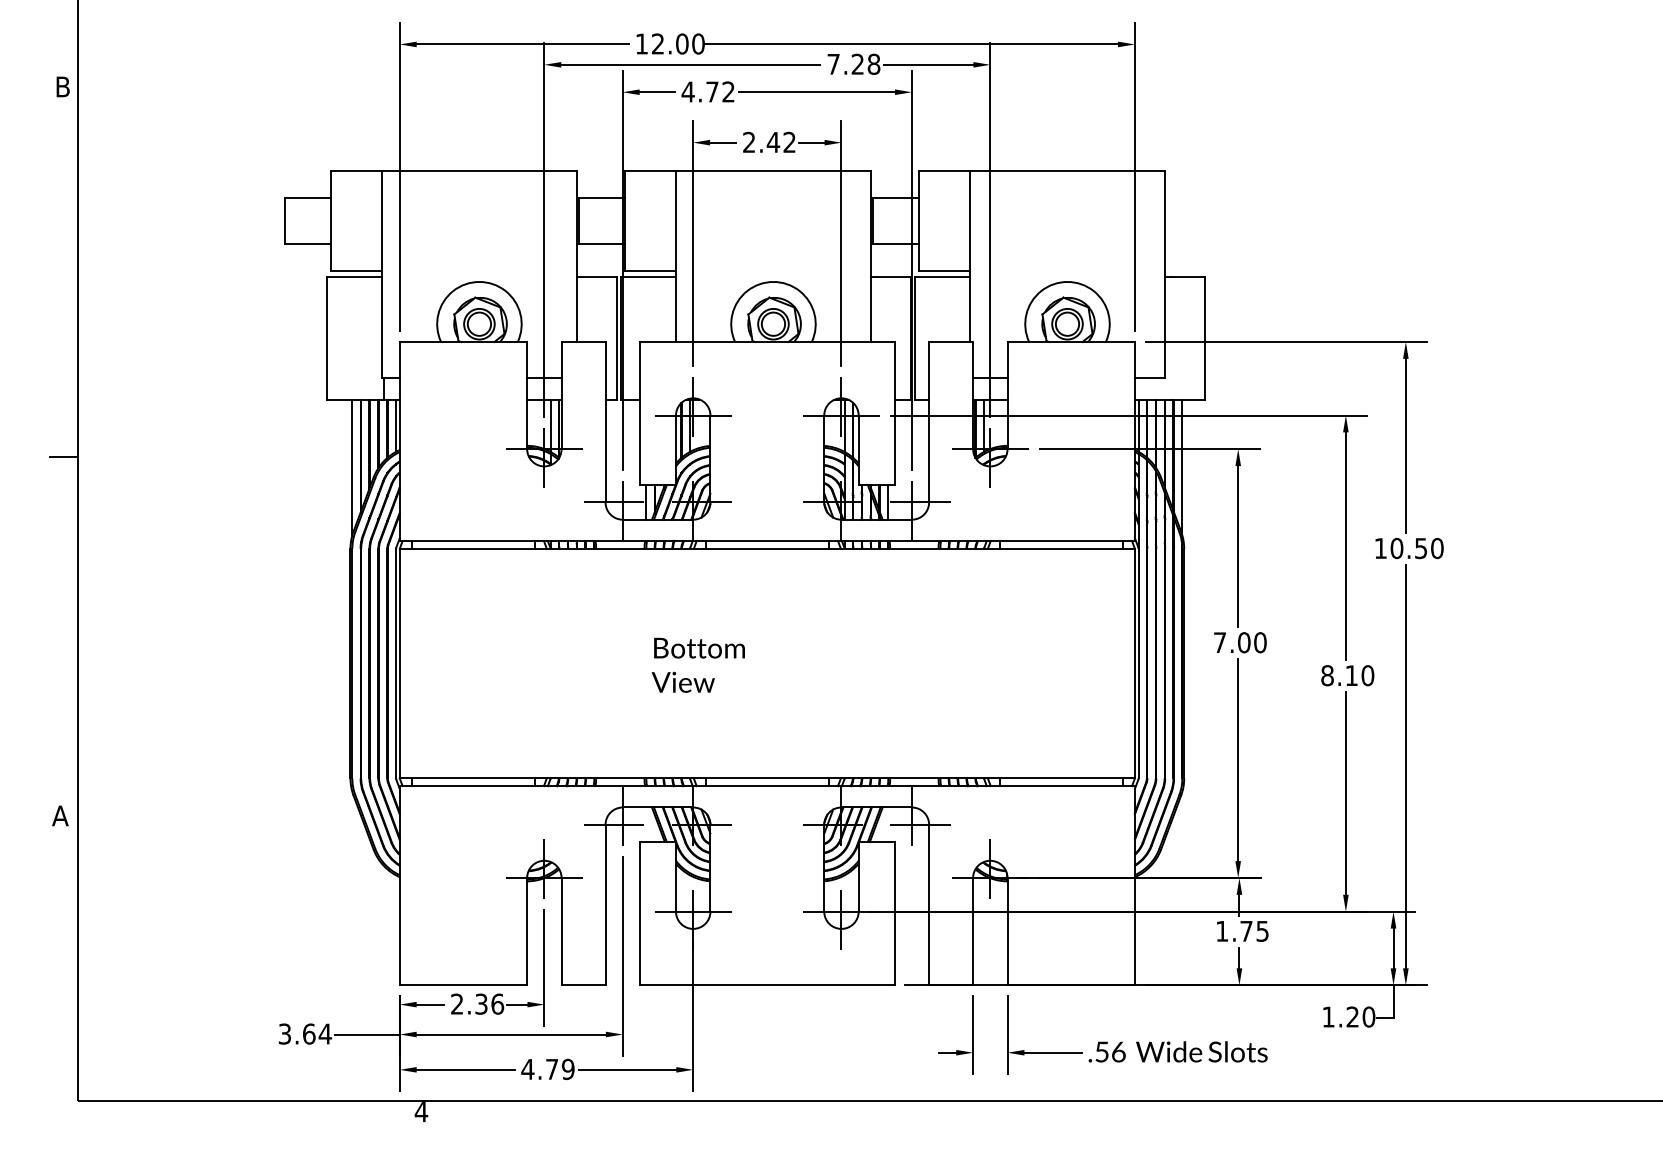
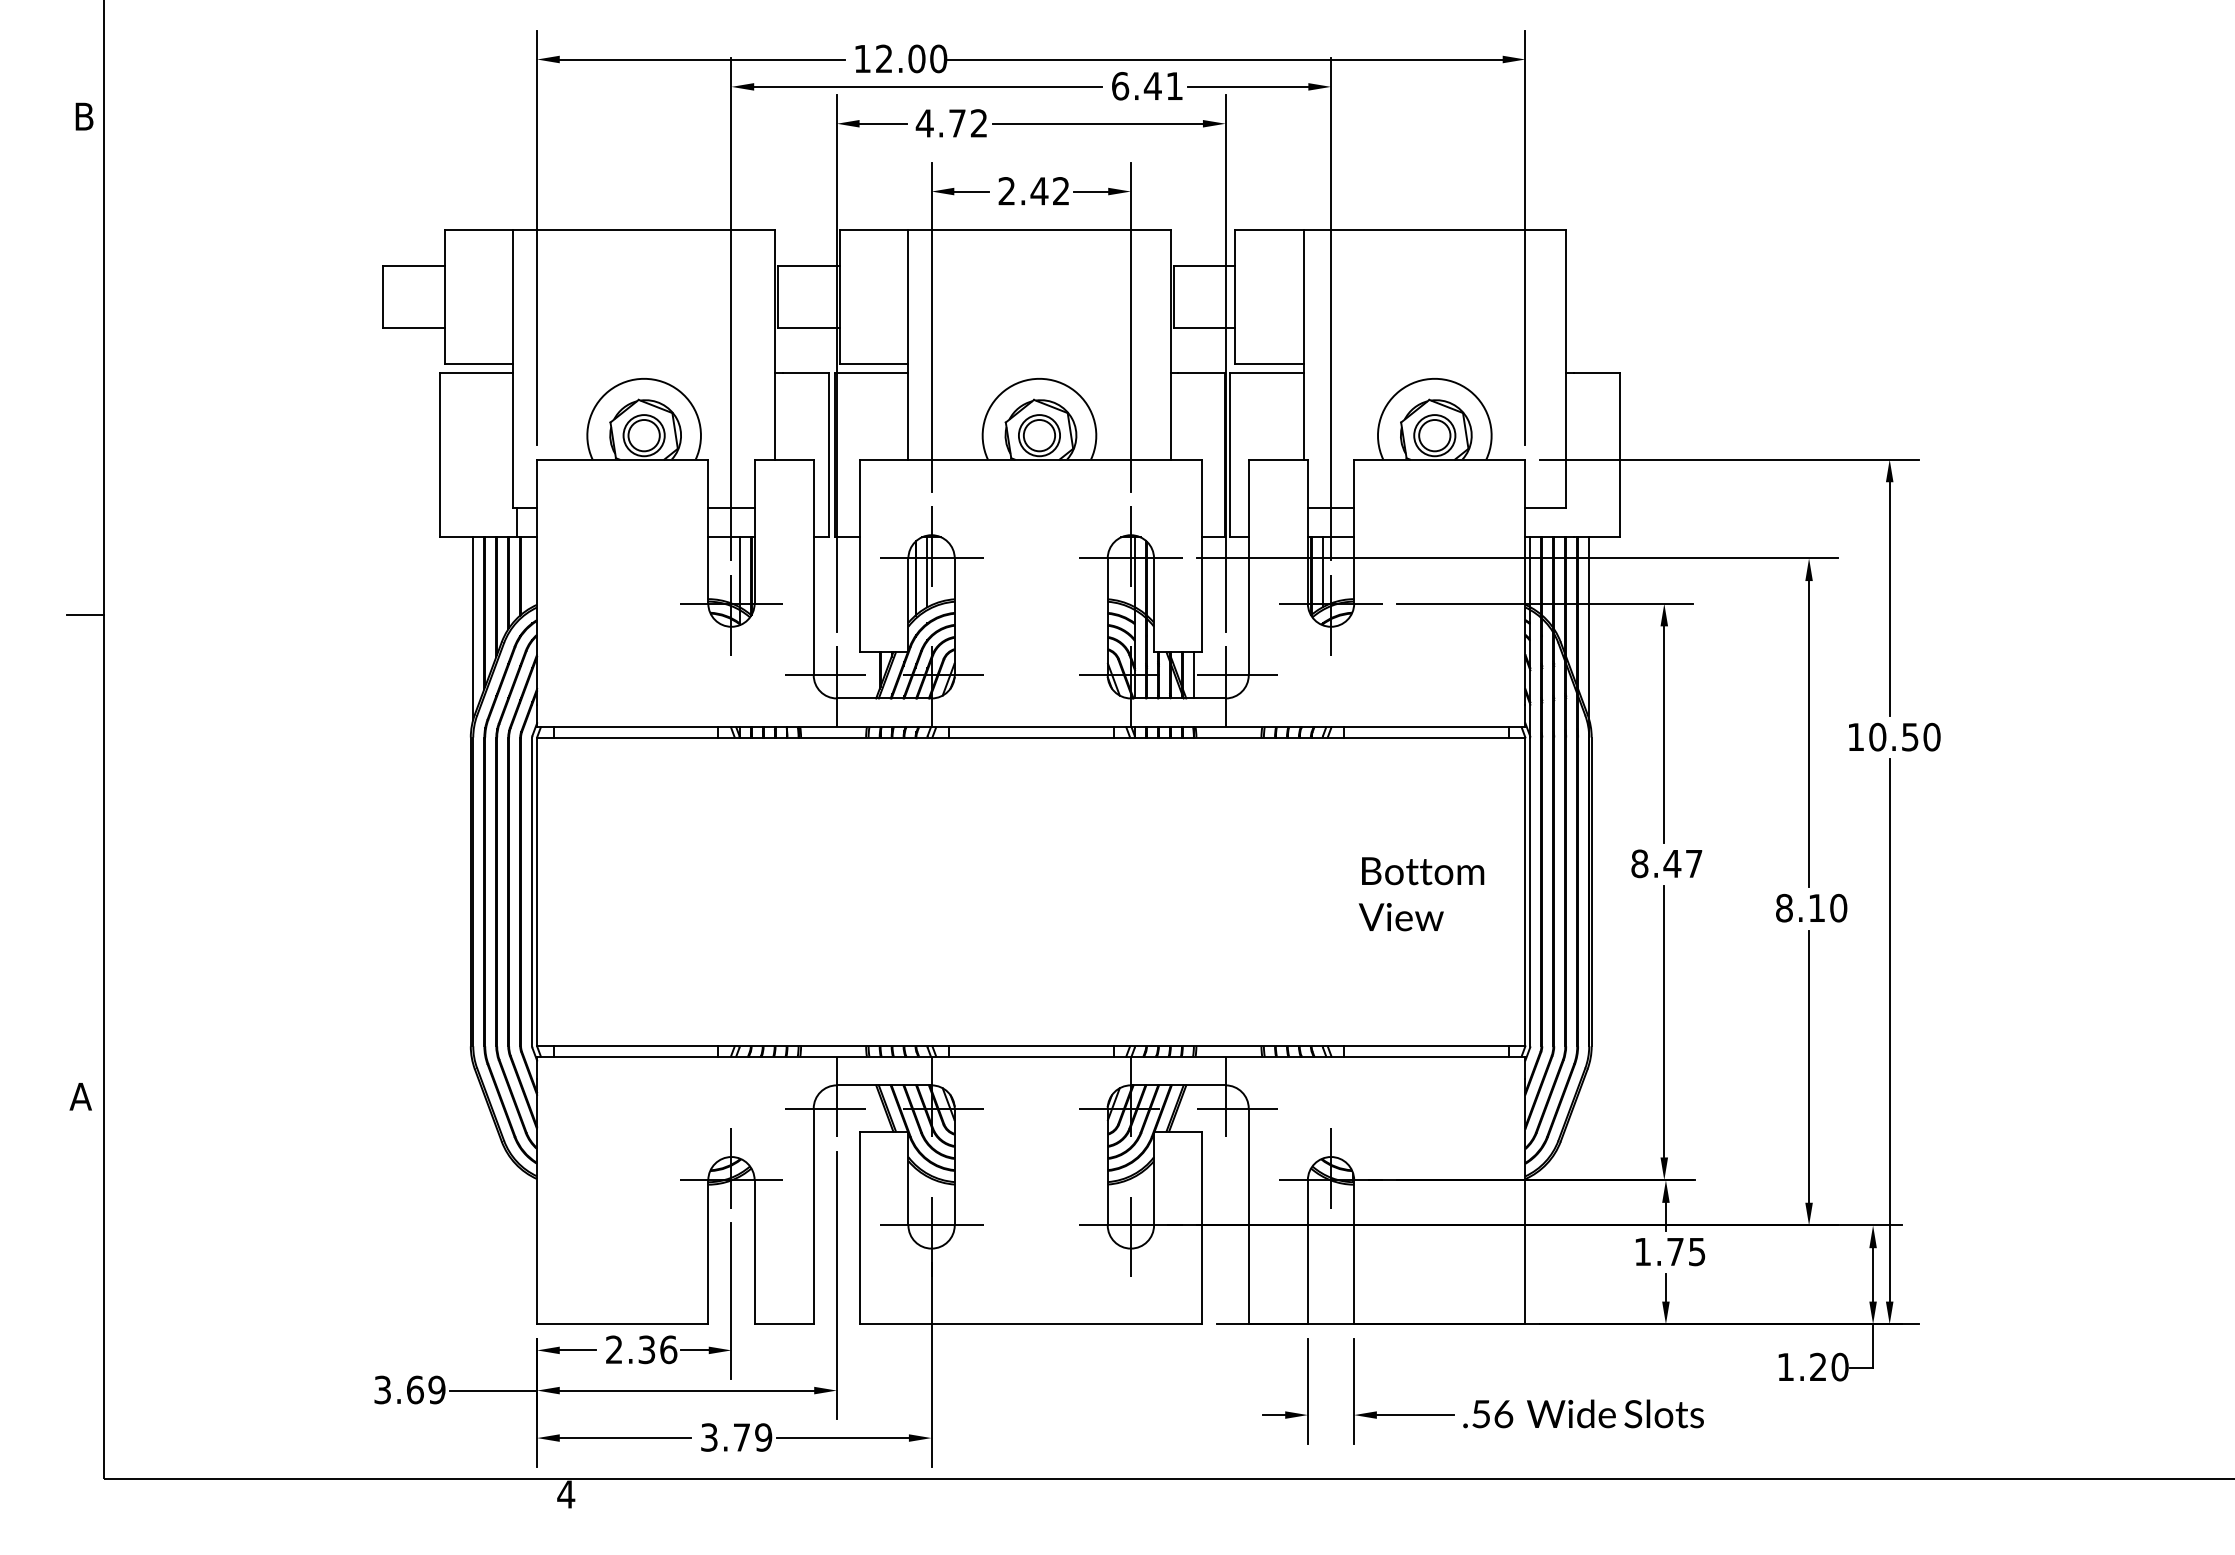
text: (853, 64) -> (1147, 86), 7.28 -> 6.41
line: (396, 426) -> (532, 572), removed
line: (646, 502) -> (868, 675), removed
text: (1239, 642) -> (1666, 863), 7.00 -> 8.47
text: (698, 665) -> (1421, 894), moved
text: (324, 1033) -> (436, 1389), 3.64 -> 3.69
text: (528, 1069) -> (709, 1437), 4.79 -> 3.79

